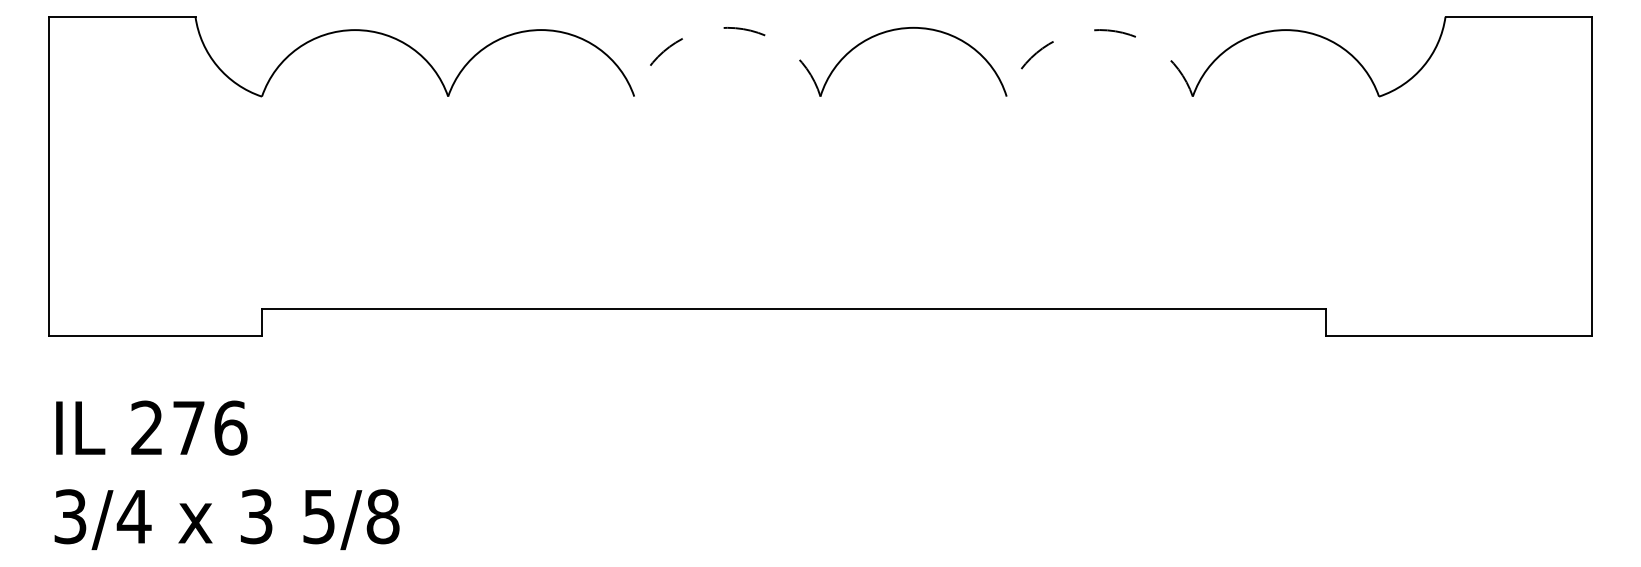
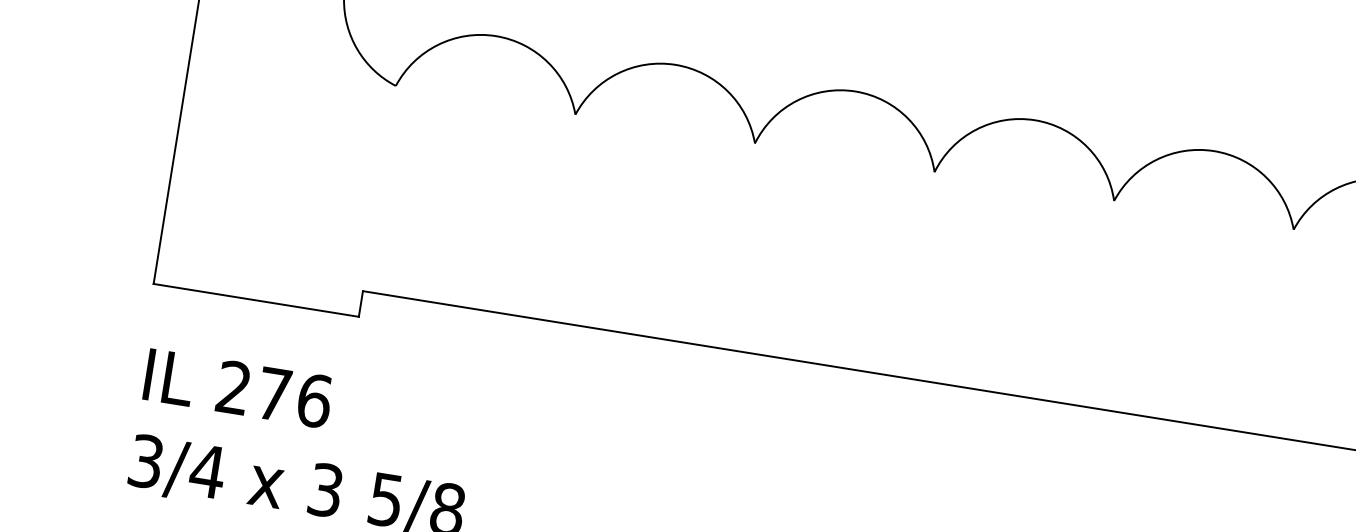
arc: (727, 27) -> (855, 91), dashed -> solid
arc: (1099, 30) -> (1213, 151), dashed -> solid

